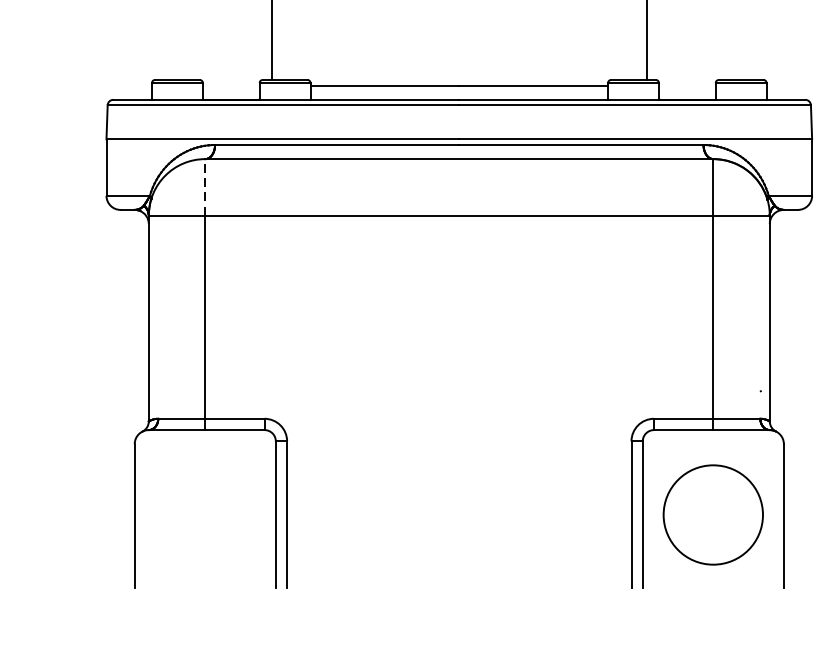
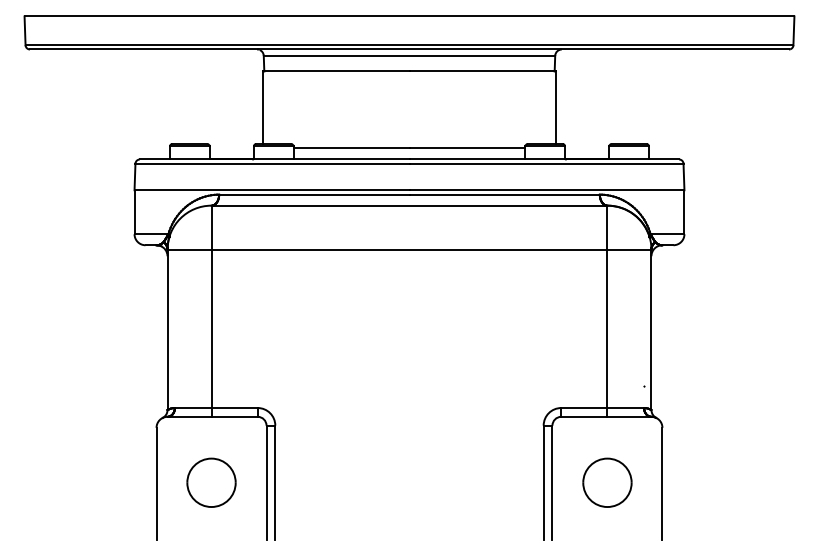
line: (205, 187) -> (211, 227), dashed -> solid
part: (205, 514) -> (211, 482), added
part: (713, 514) -> (607, 482), size x0.62

